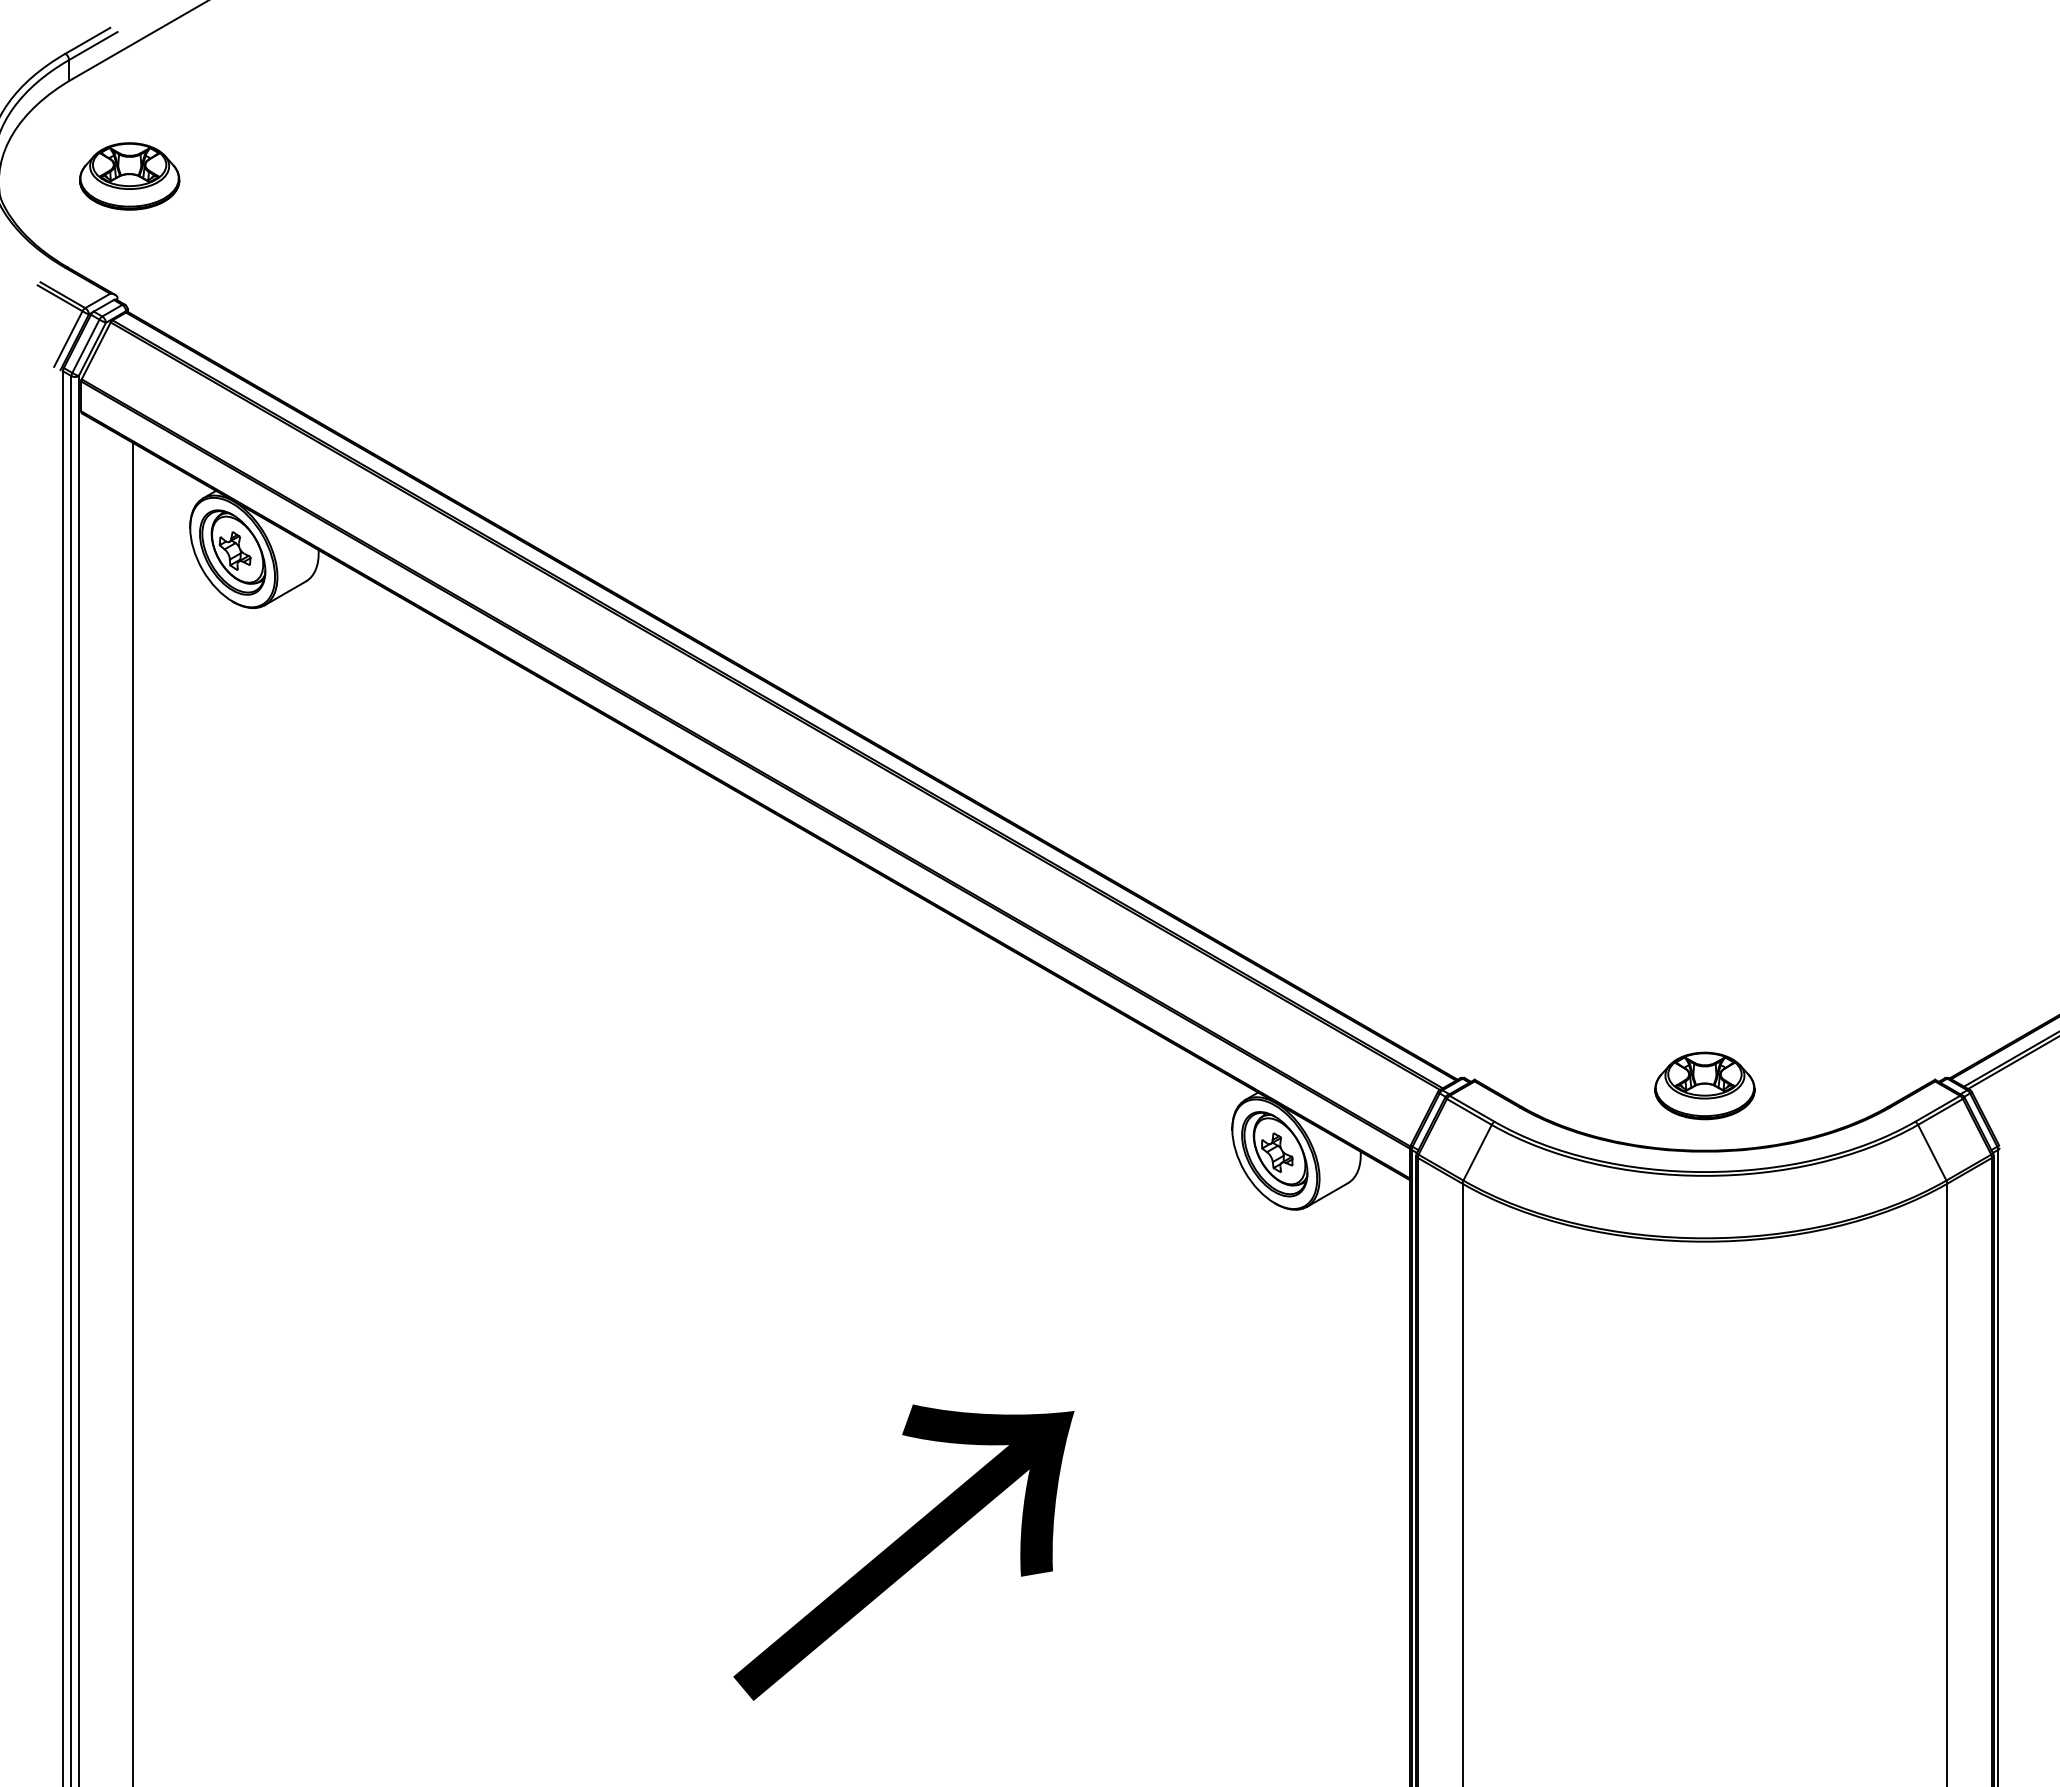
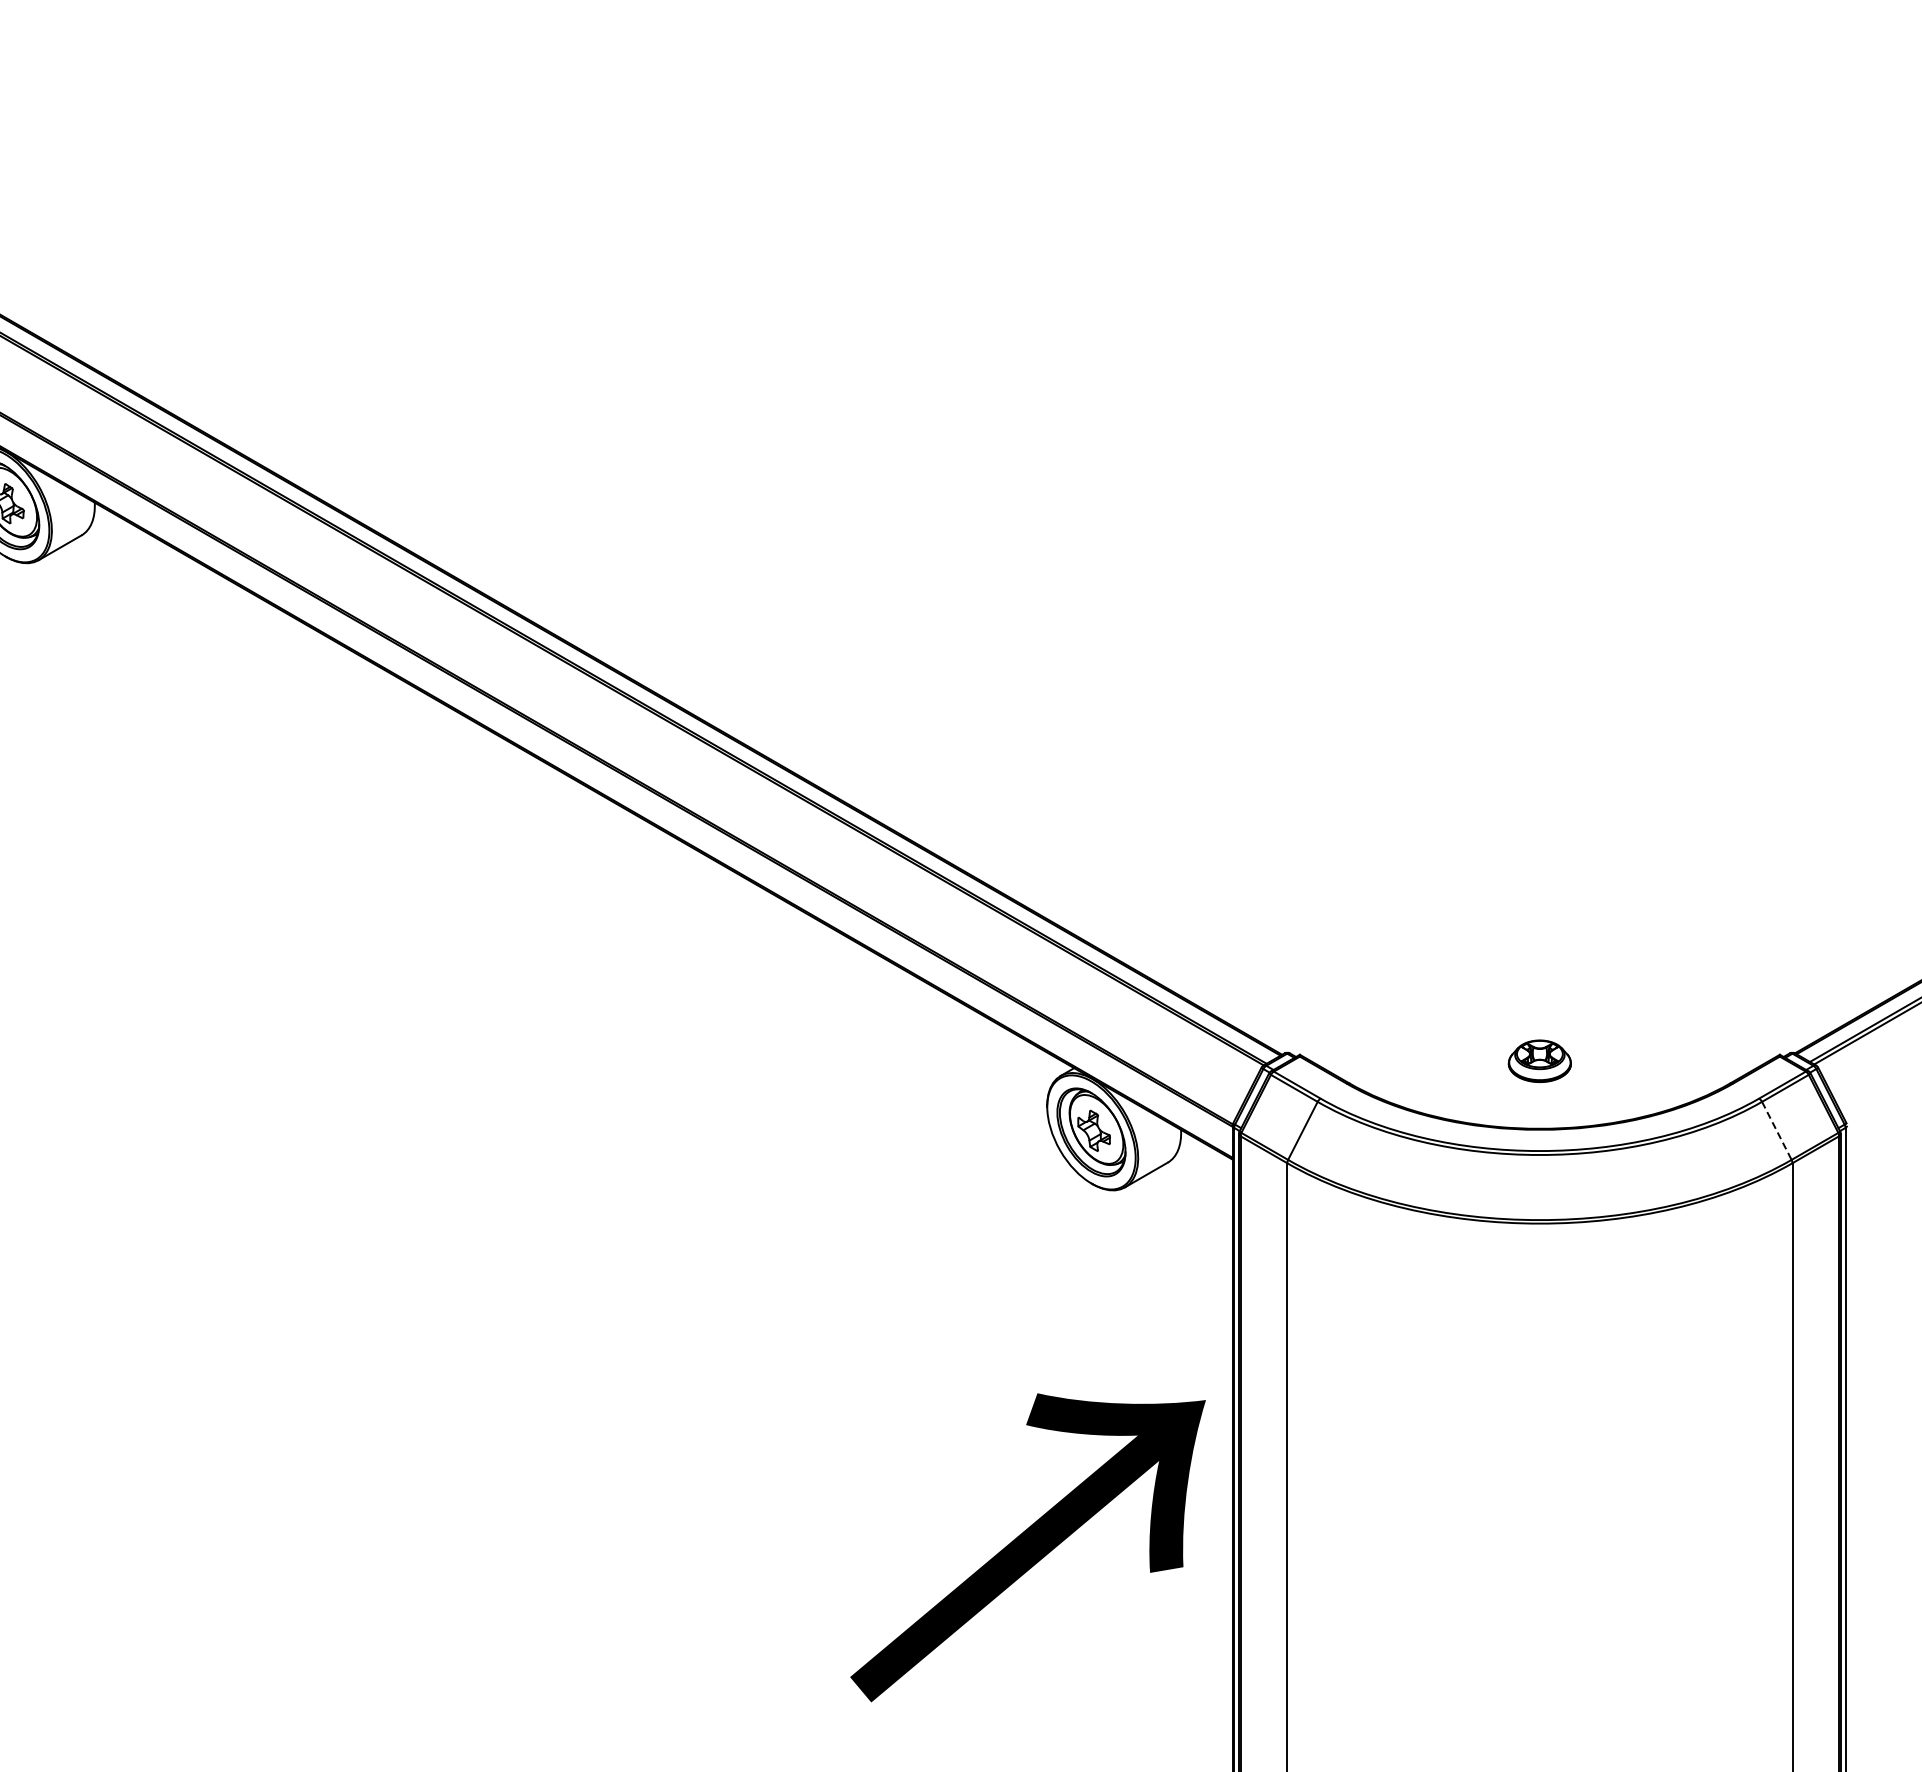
part: (1704, 1085) -> (1539, 1060), size x0.6
line: (1932, 1153) -> (1777, 1131), solid -> dashed
text: (903, 1552) -> (1027, 1547), moved

